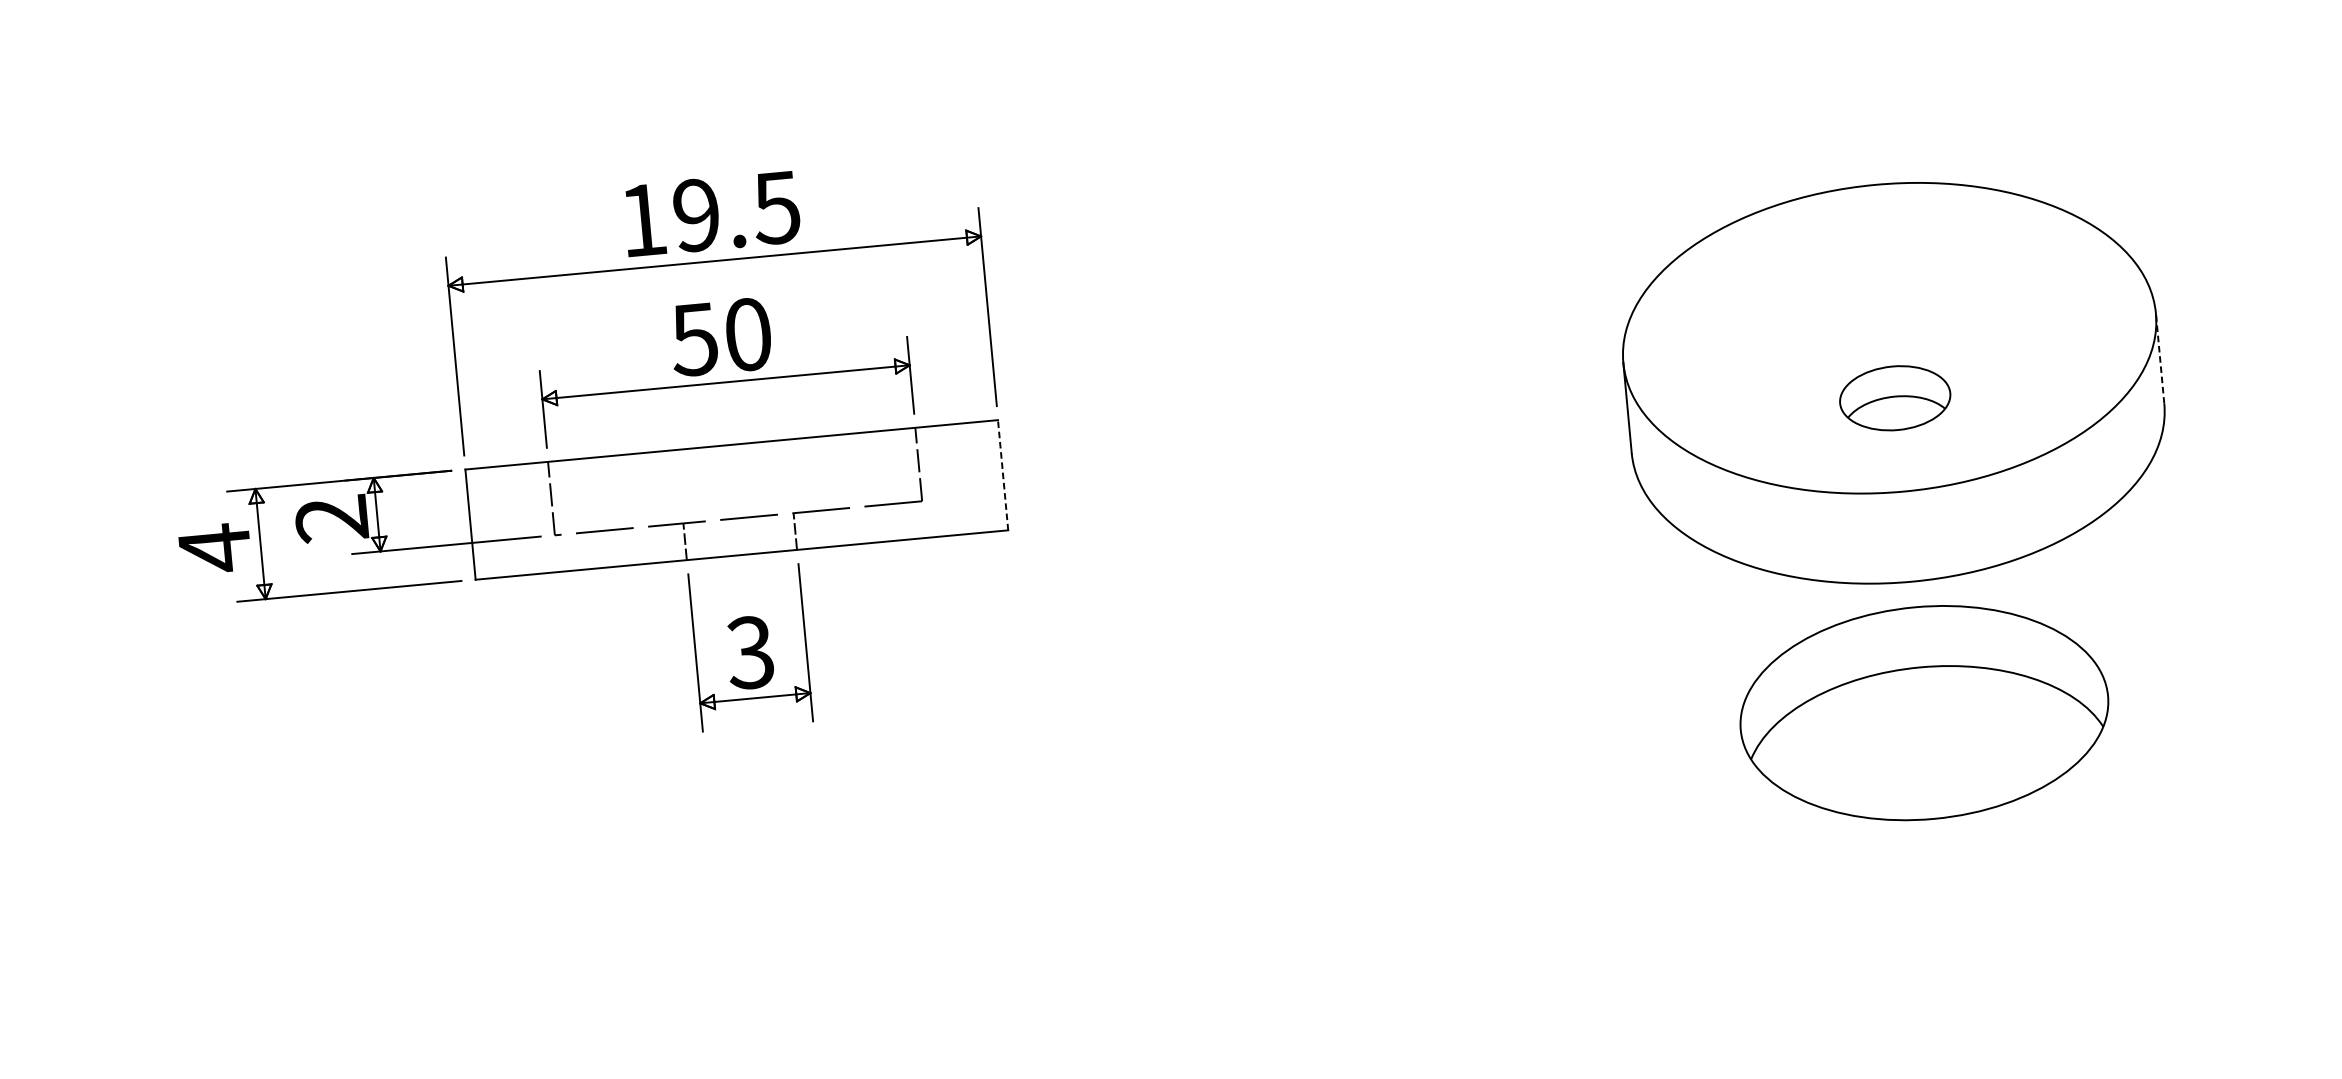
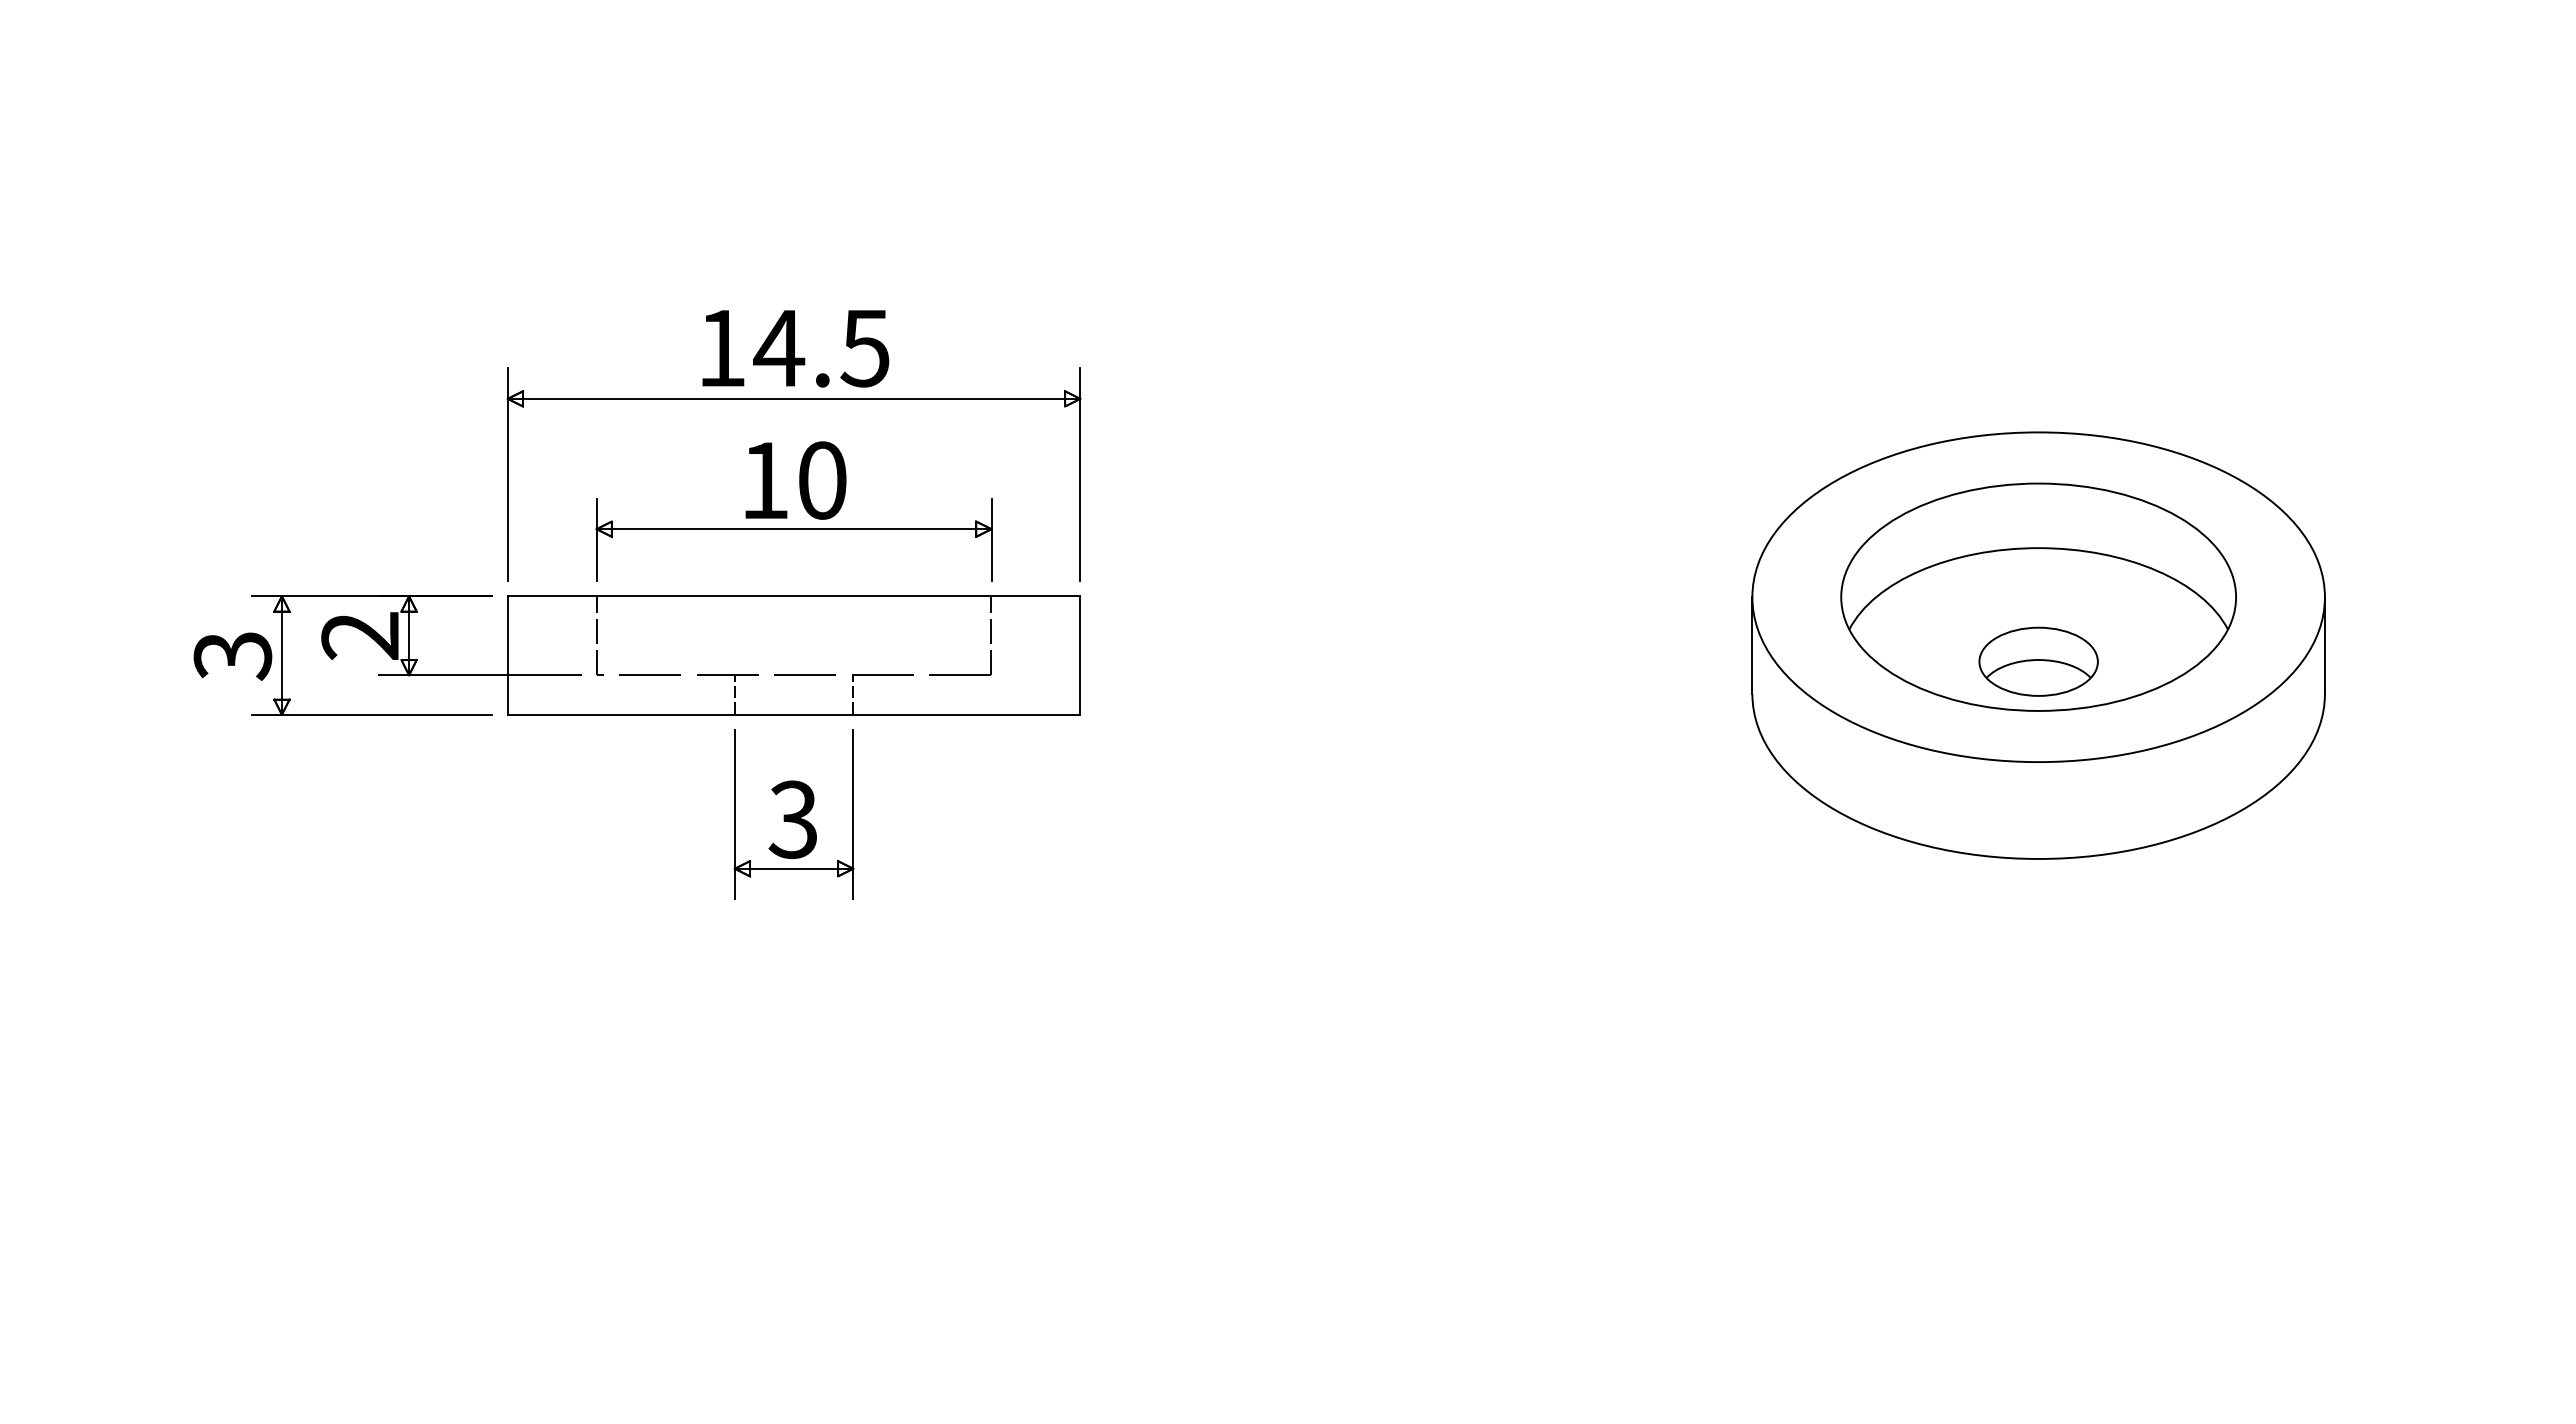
text: (696, 215) -> (779, 348), 19.5 -> 14.5
text: (693, 339) -> (763, 480), 50 -> 10
line: (2159, 358) -> (2324, 645), dashed -> solid
line: (1003, 475) -> (1080, 655), dashed -> solid
text: (214, 549) -> (232, 656), 4 -> 3
part: (1924, 712) -> (2038, 596), moved

